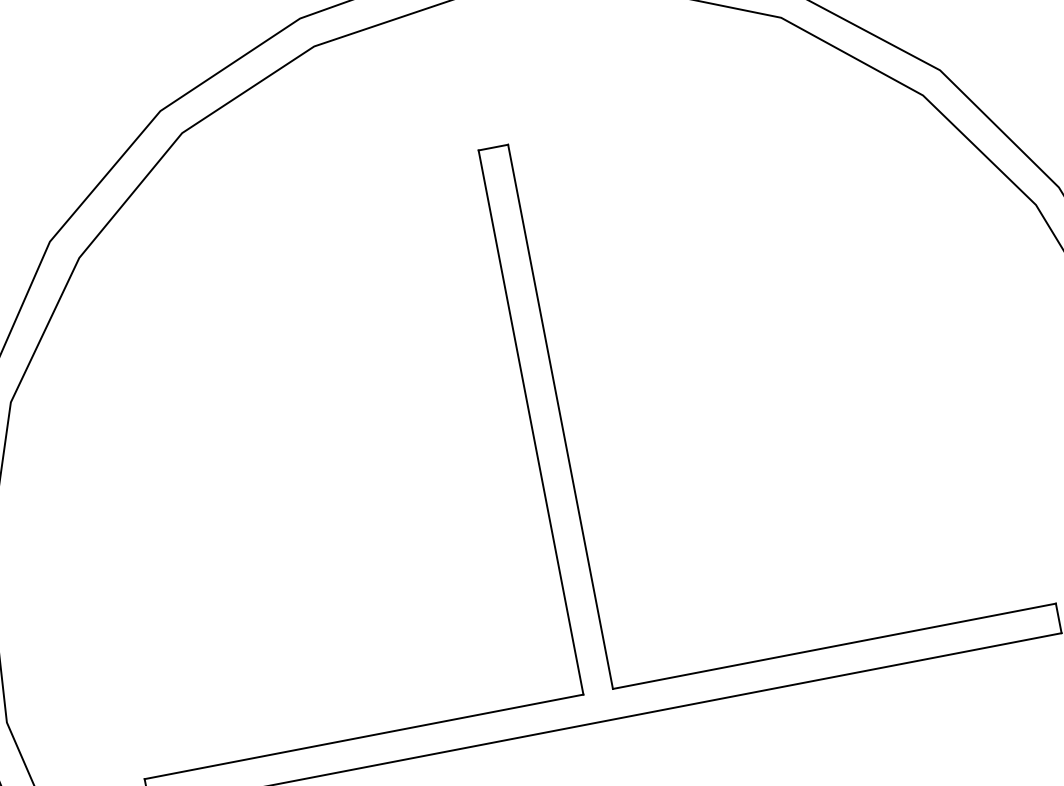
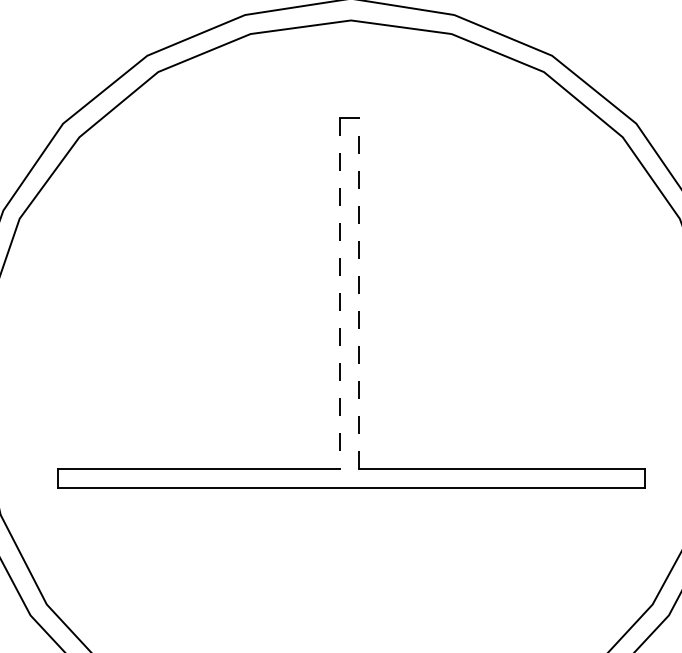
line: (560, 415) -> (359, 292), solid -> dashed
line: (531, 422) -> (340, 293), solid -> dashed

